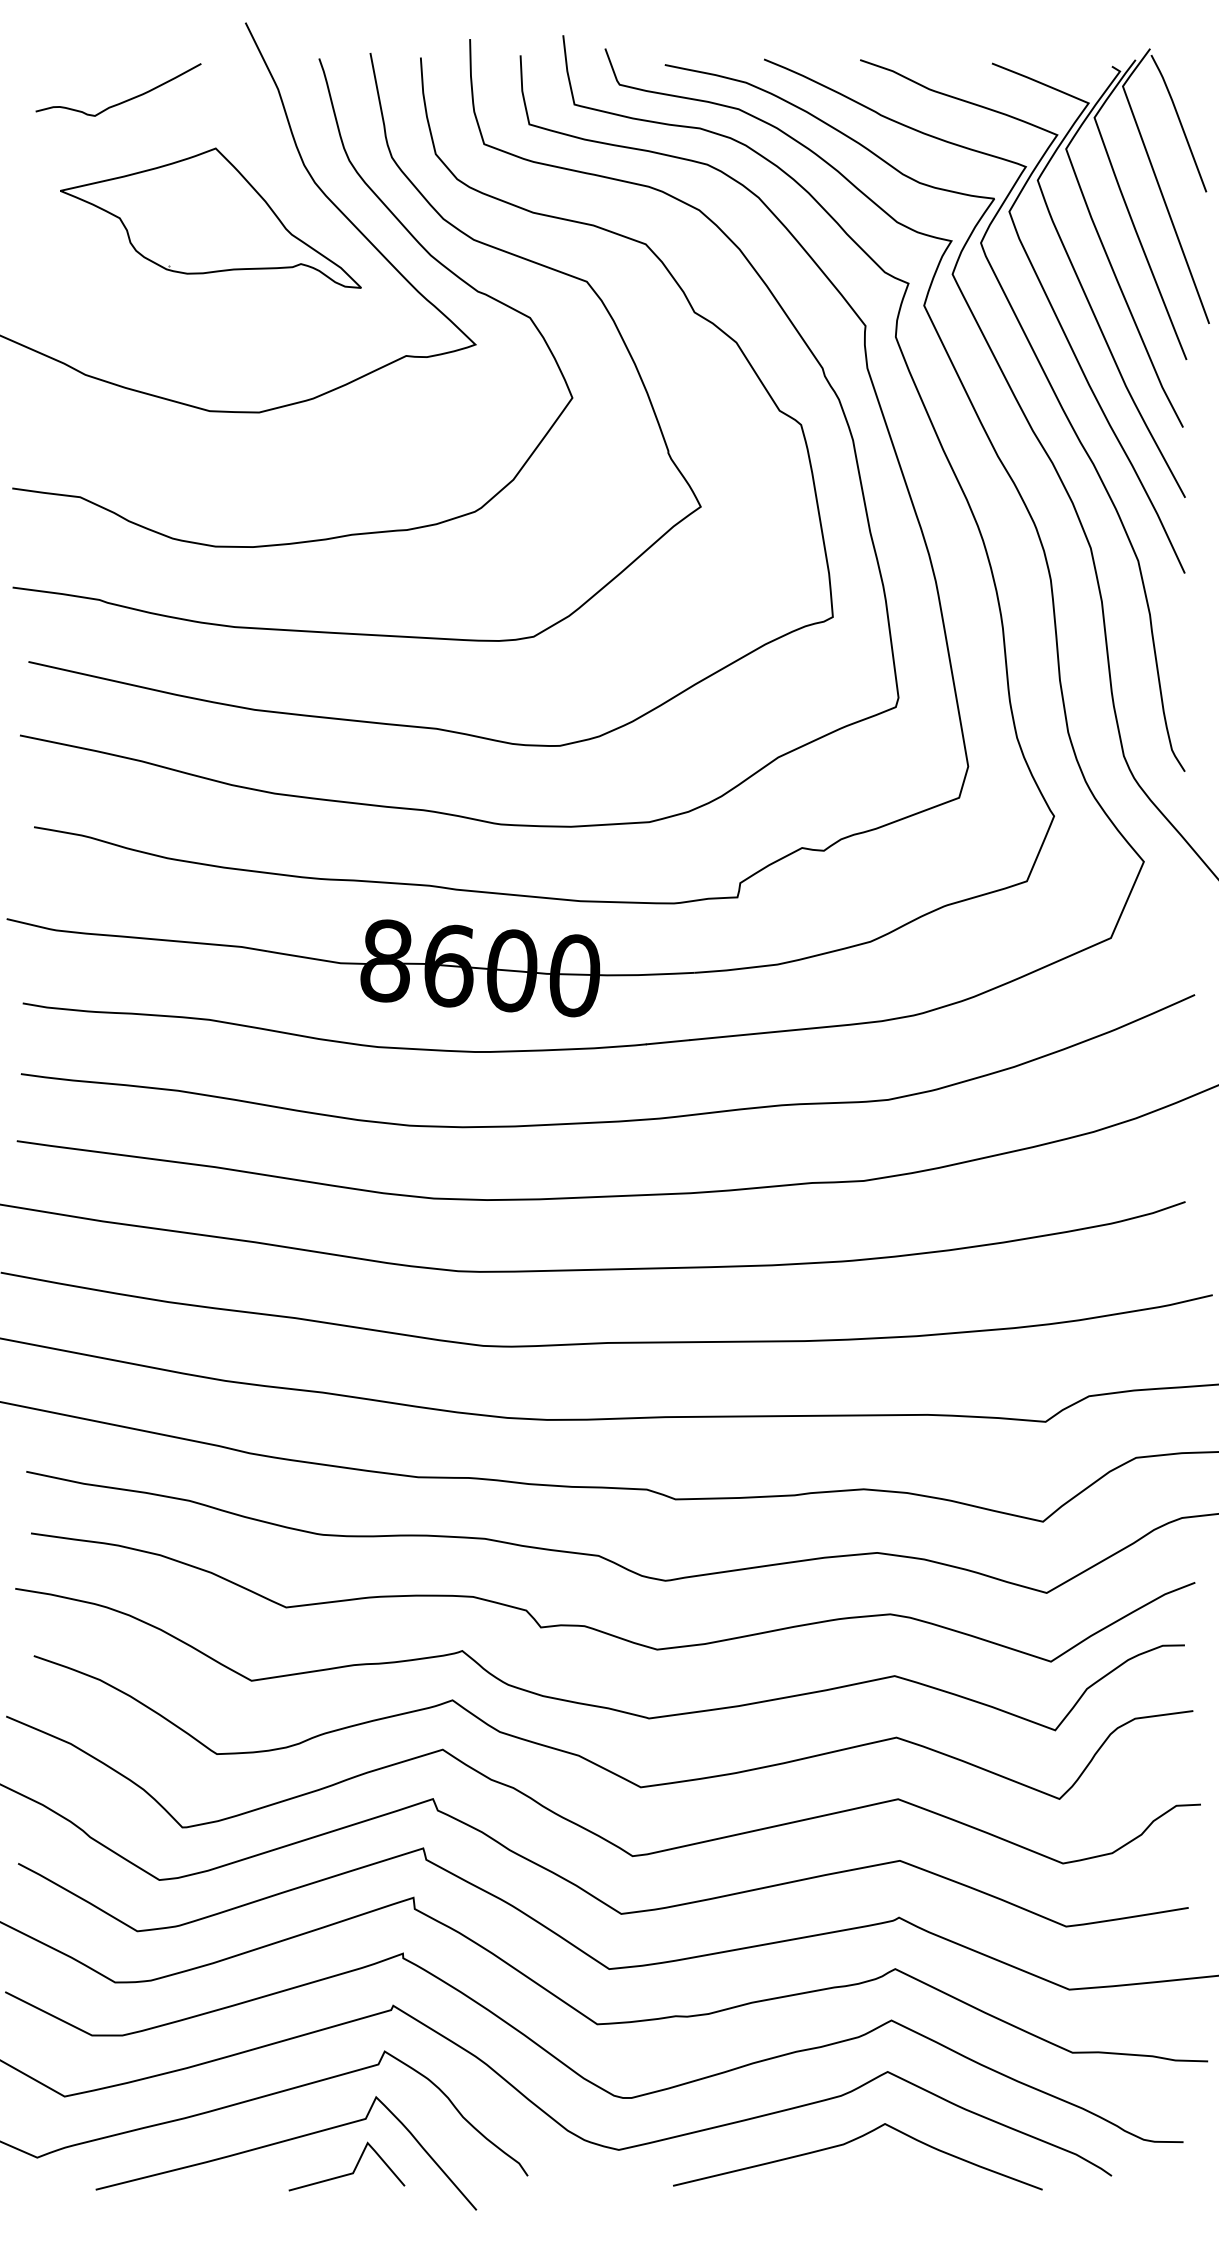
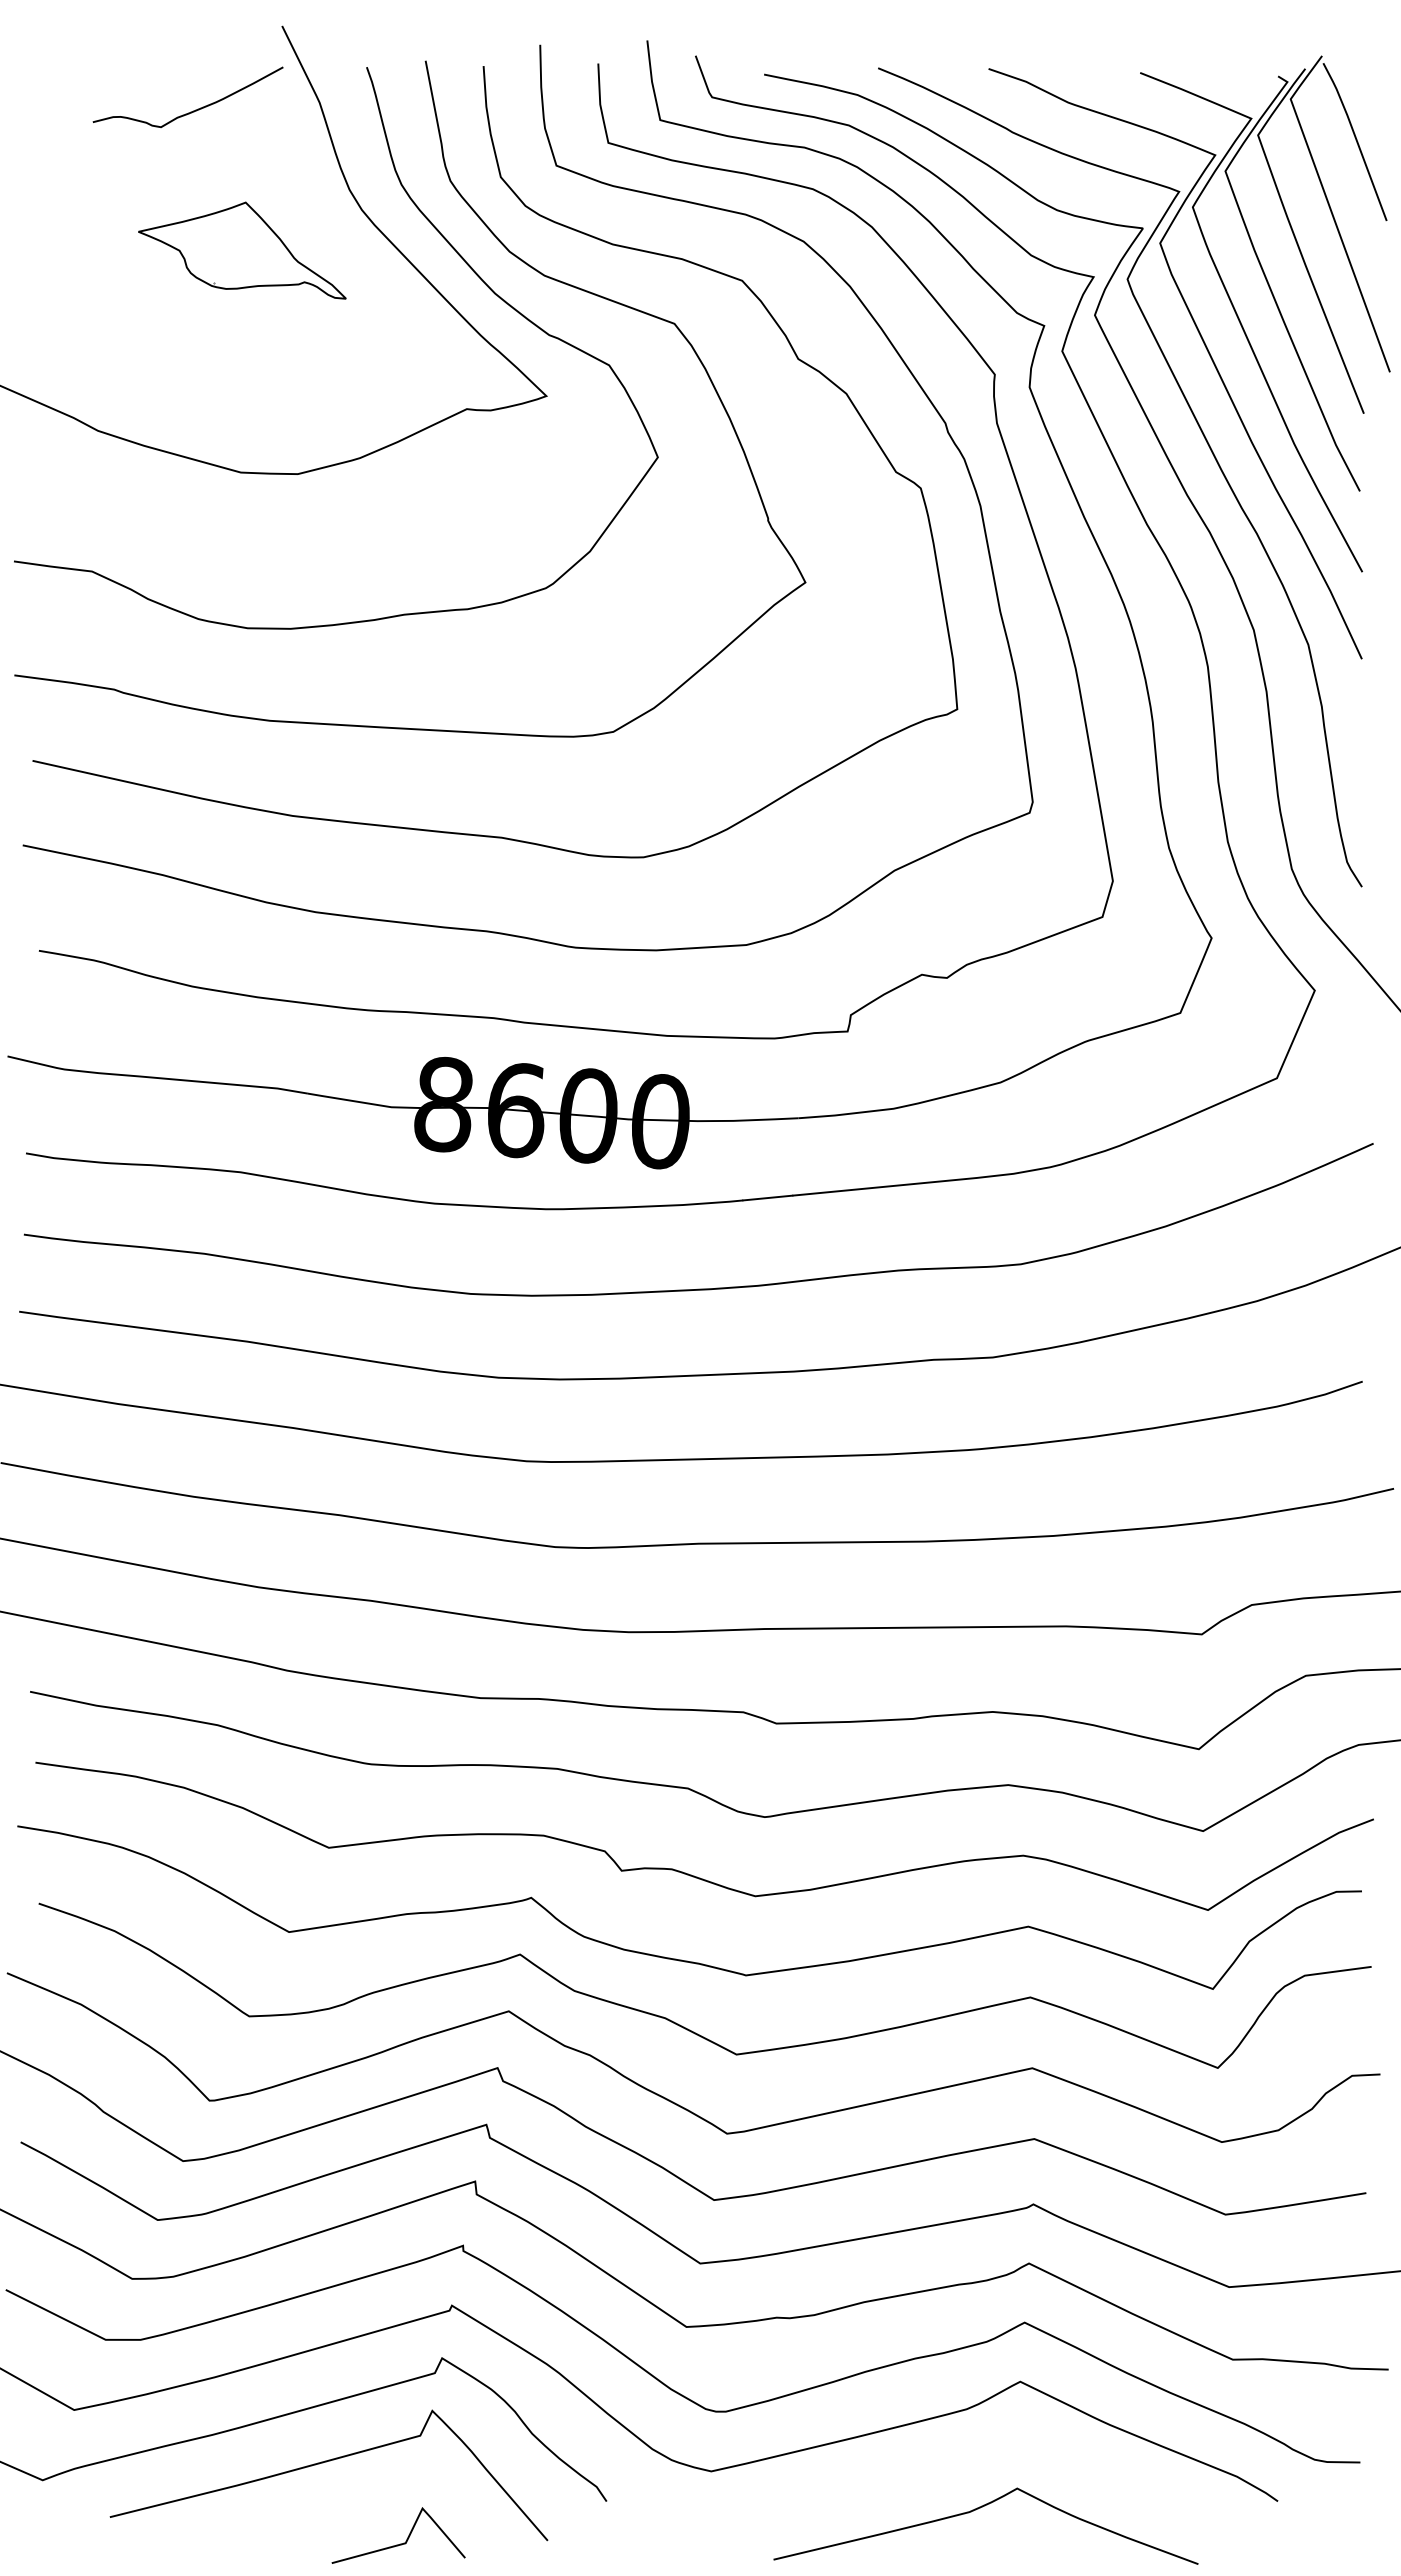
curve: (123, 101) -> (193, 110), moved
part: (211, 217) -> (242, 250), size x0.6
curve: (851, 2142) -> (978, 2509), moved
curve: (348, 2173) -> (400, 2543), moved

